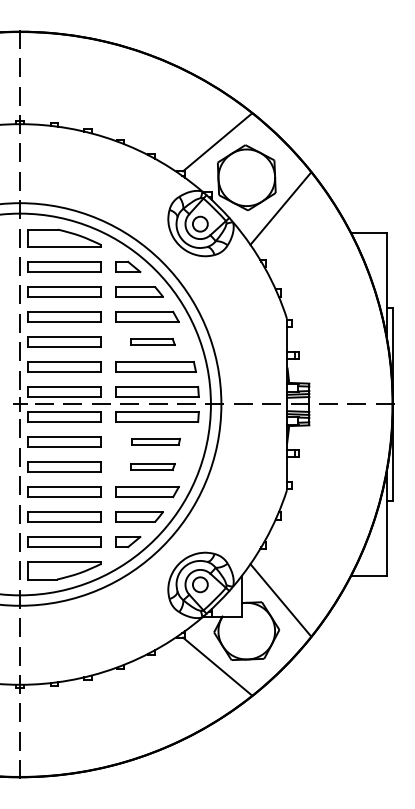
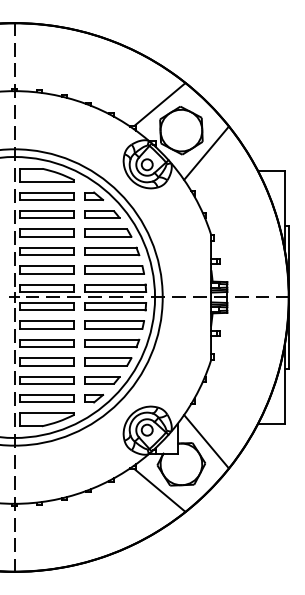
part: (152, 341) -> (112, 251), size x1.67
part: (155, 441) -> (114, 324), size x1.67
part: (152, 466) -> (112, 343), size x1.67

